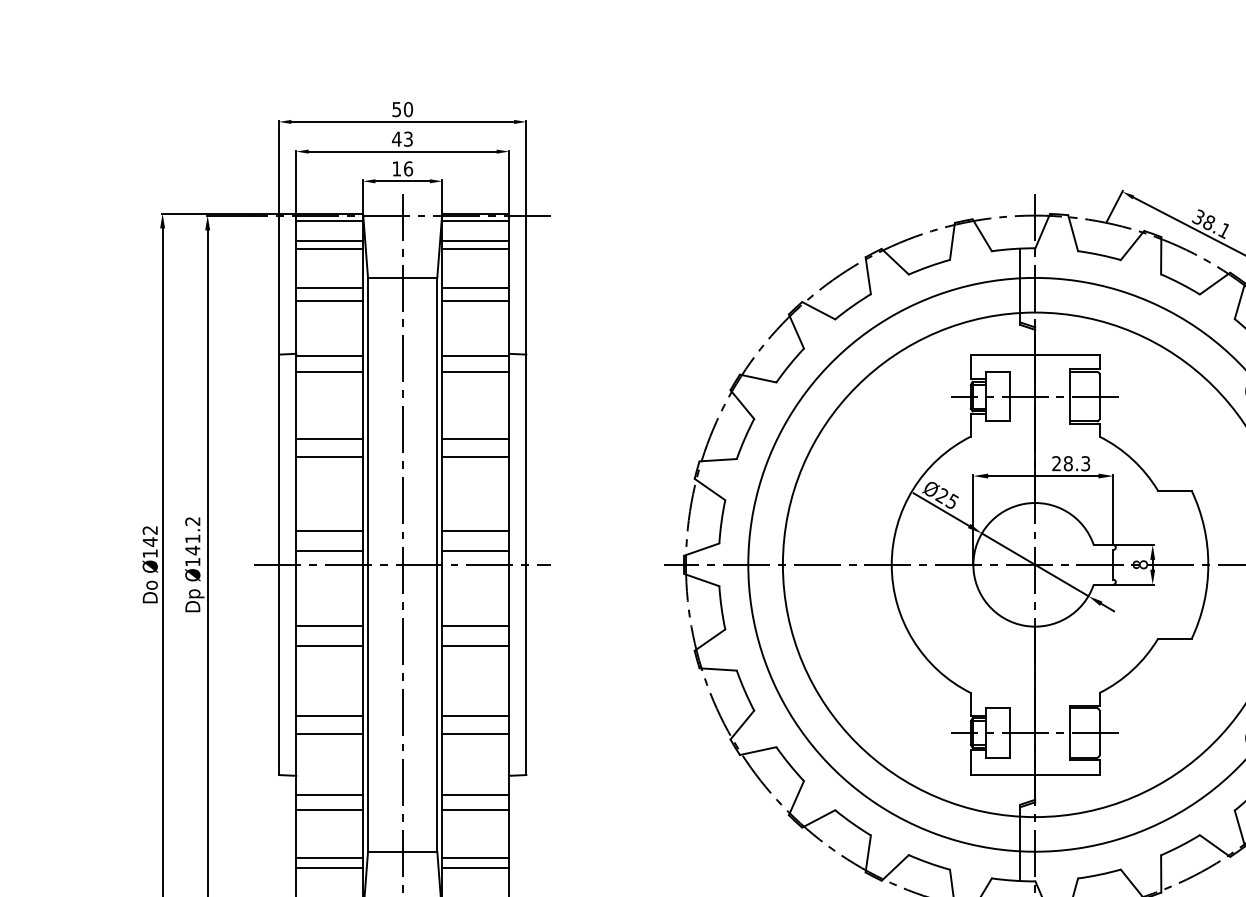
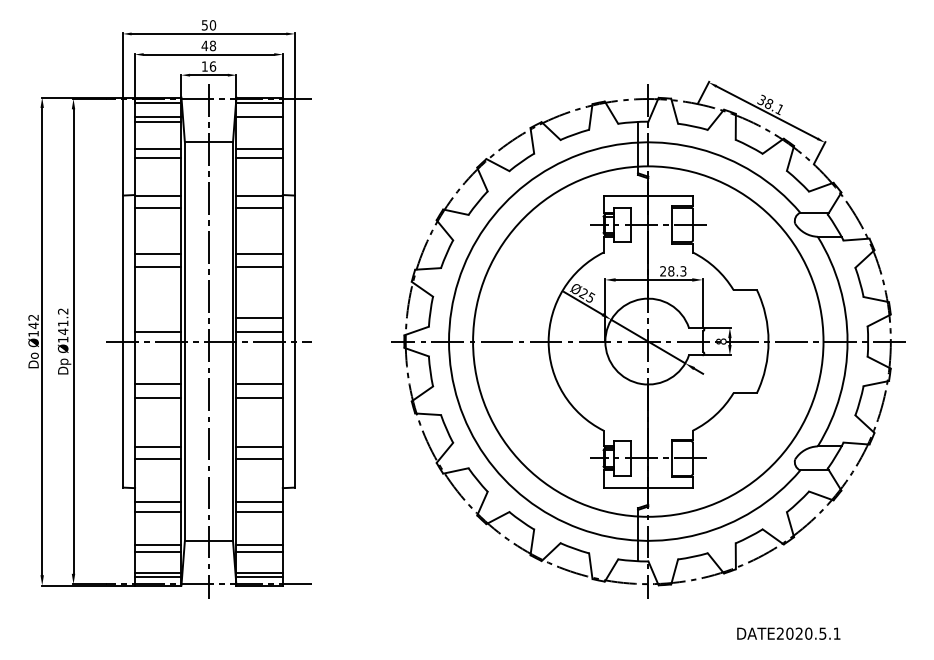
text: (407, 138) -> (212, 45), 43 -> 48
line: (475, 249) -> (259, 122), removed
line: (330, 531) -> (158, 318), removed

